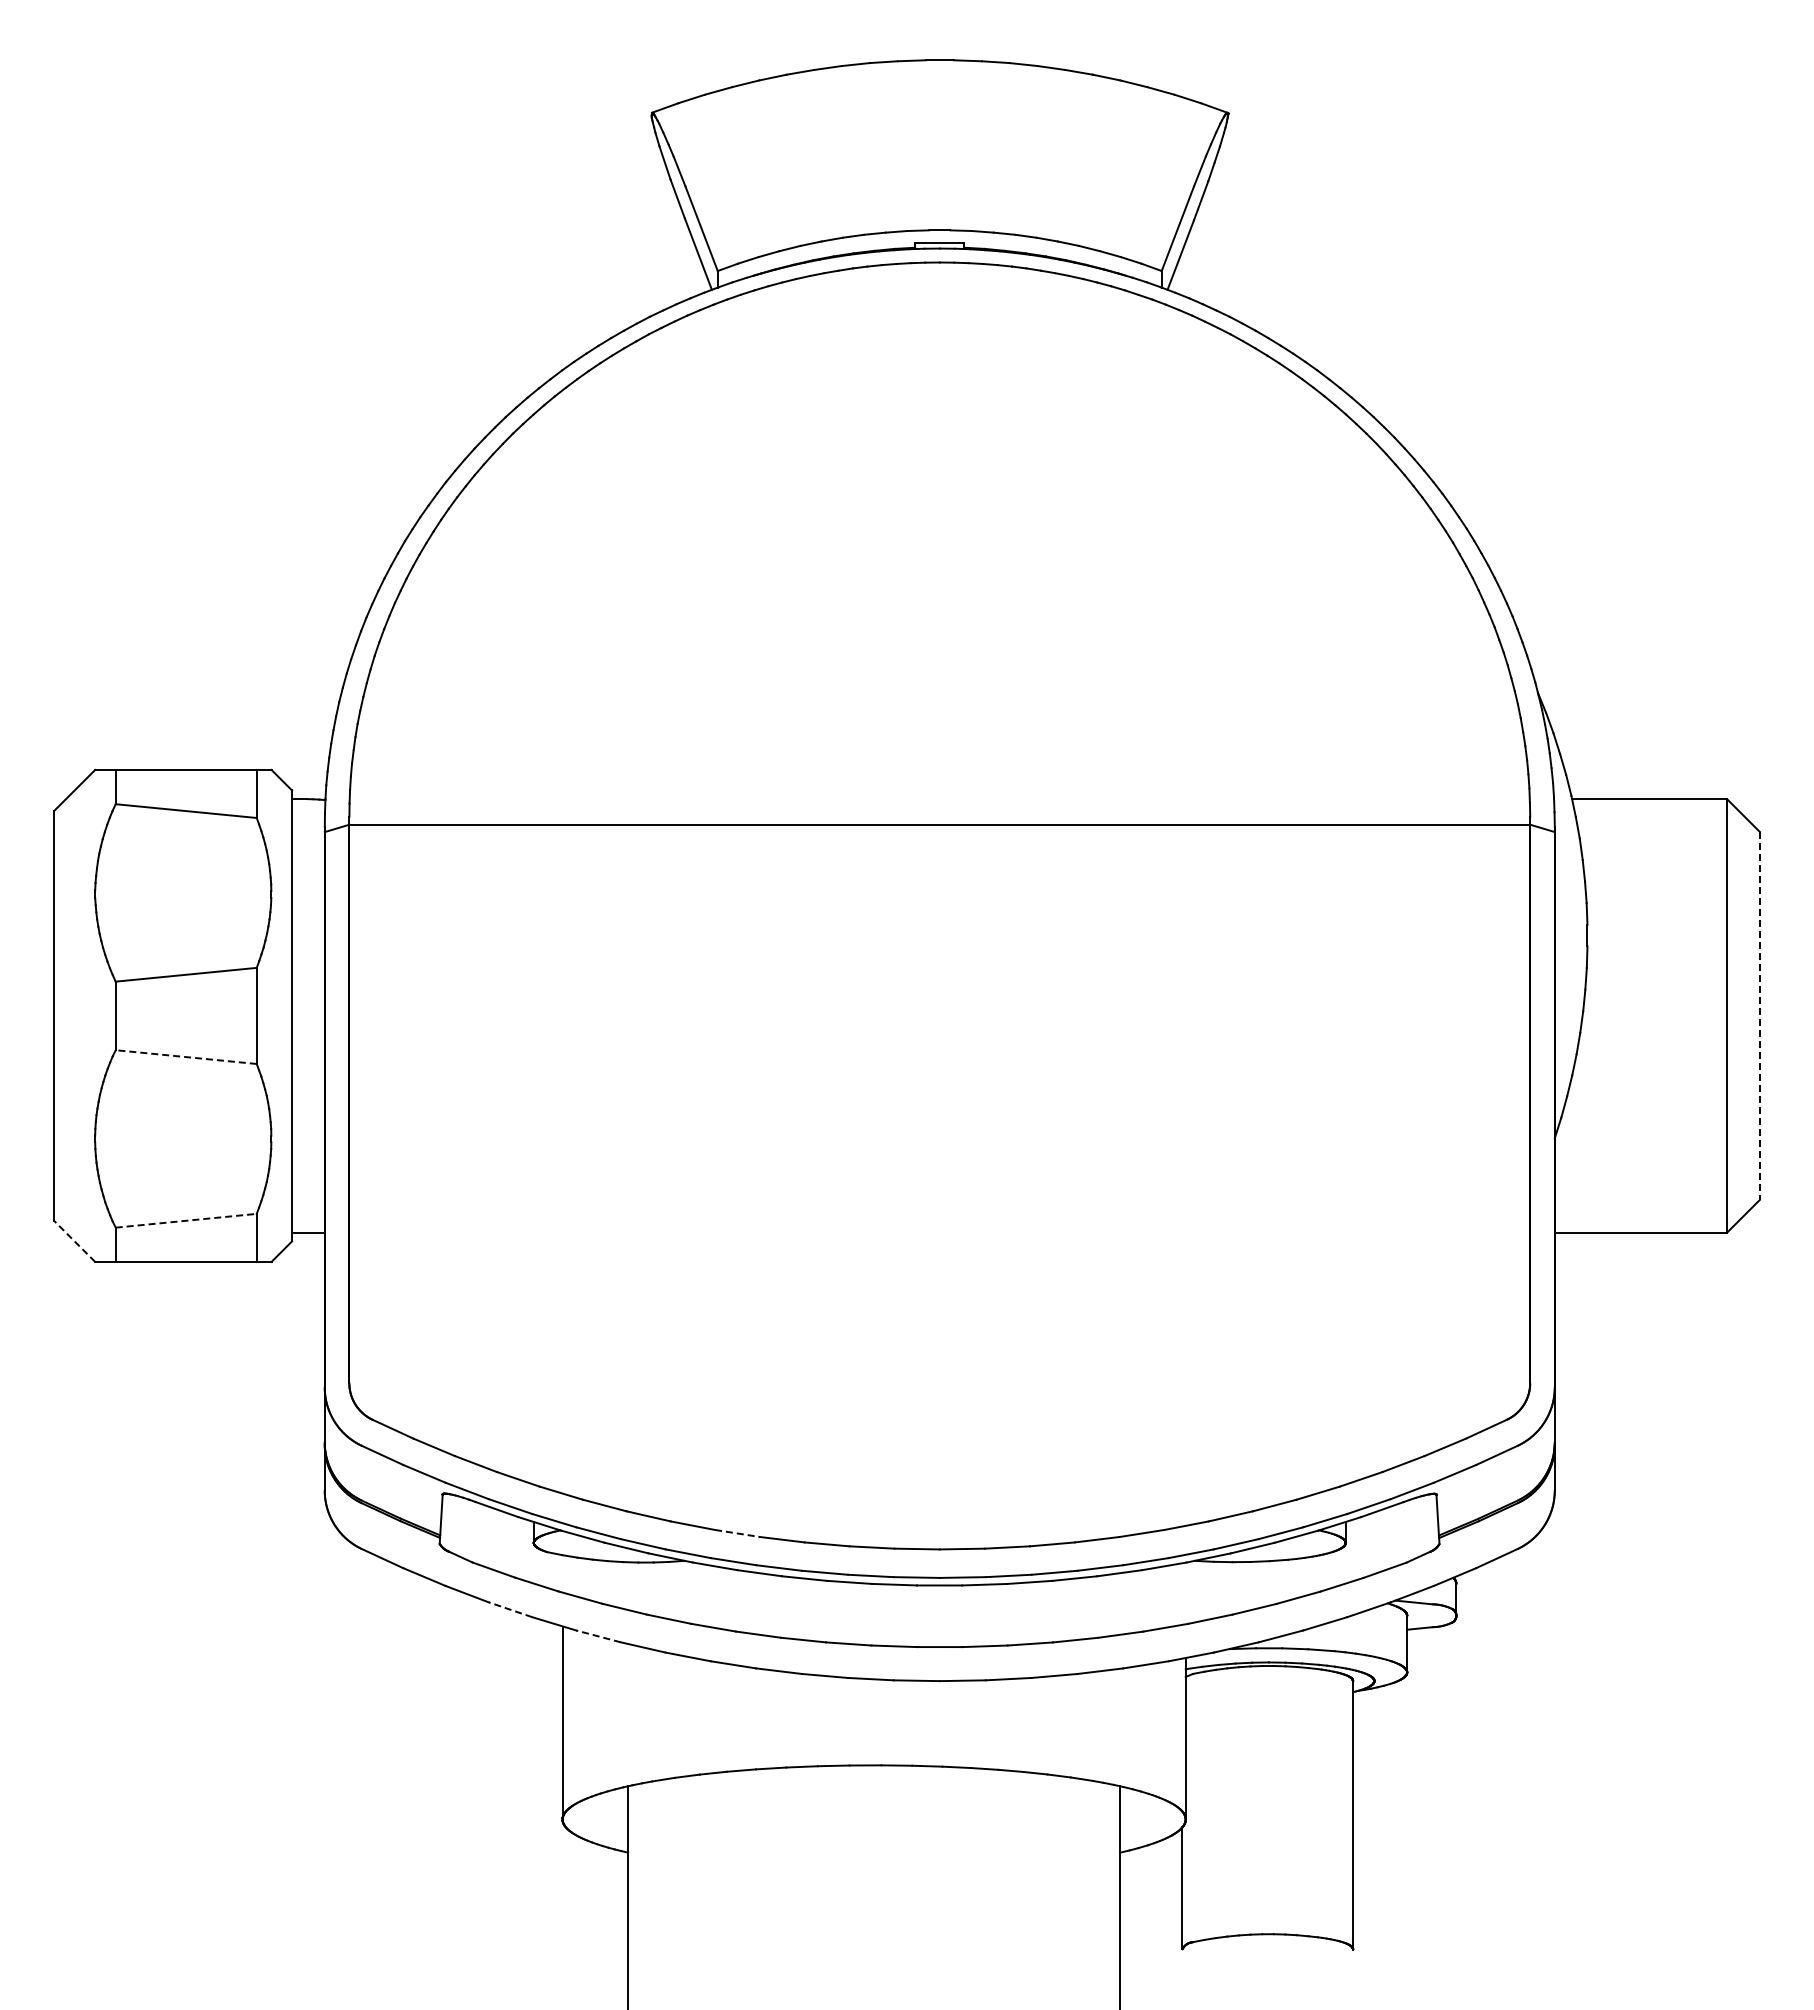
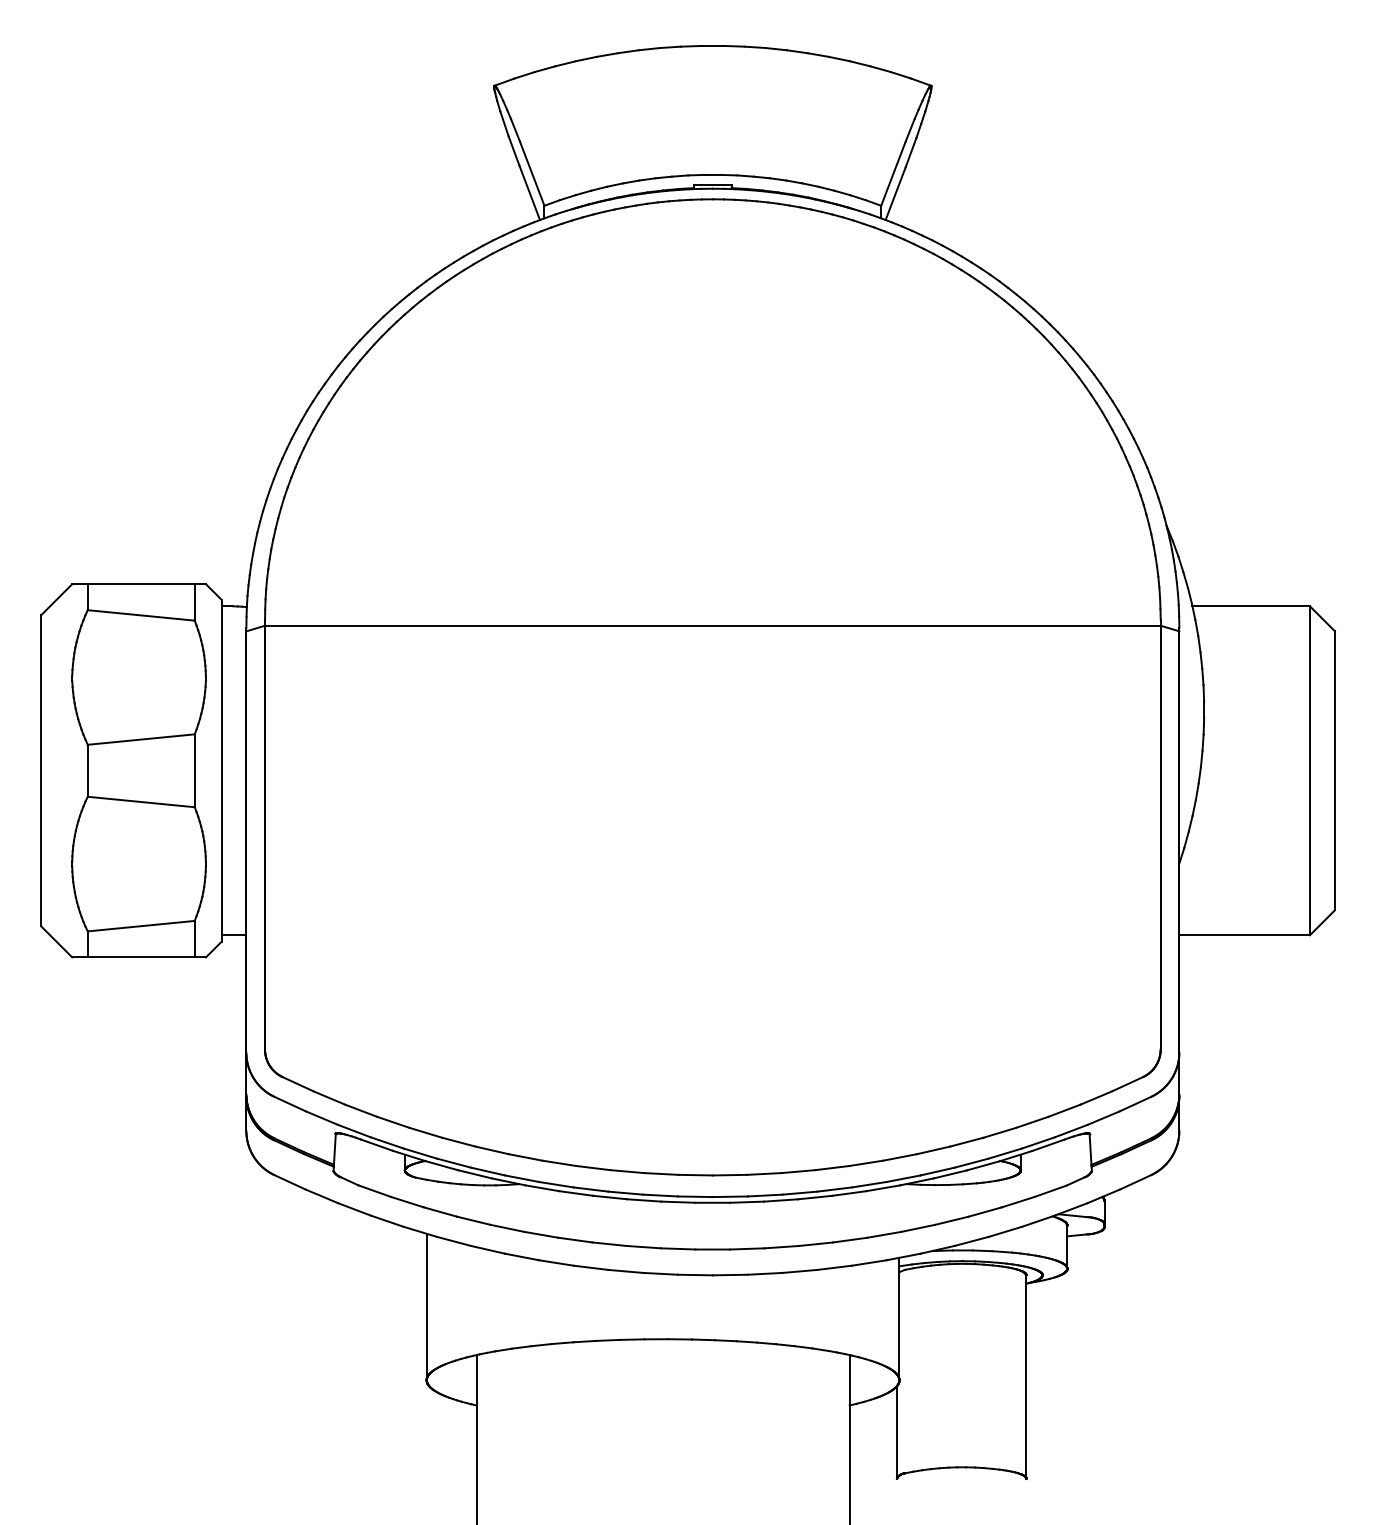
line: (1759, 1016) -> (1334, 771), dashed -> solid
line: (186, 1057) -> (141, 802), dashed -> solid
line: (186, 1220) -> (141, 925), dashed -> solid
line: (74, 1241) -> (56, 941), dashed -> solid
line: (737, 1533) -> (559, 1163), dashed -> solid
line: (509, 1609) -> (386, 1221), dashed -> solid
line: (598, 1636) -> (454, 1241), dashed -> solid

